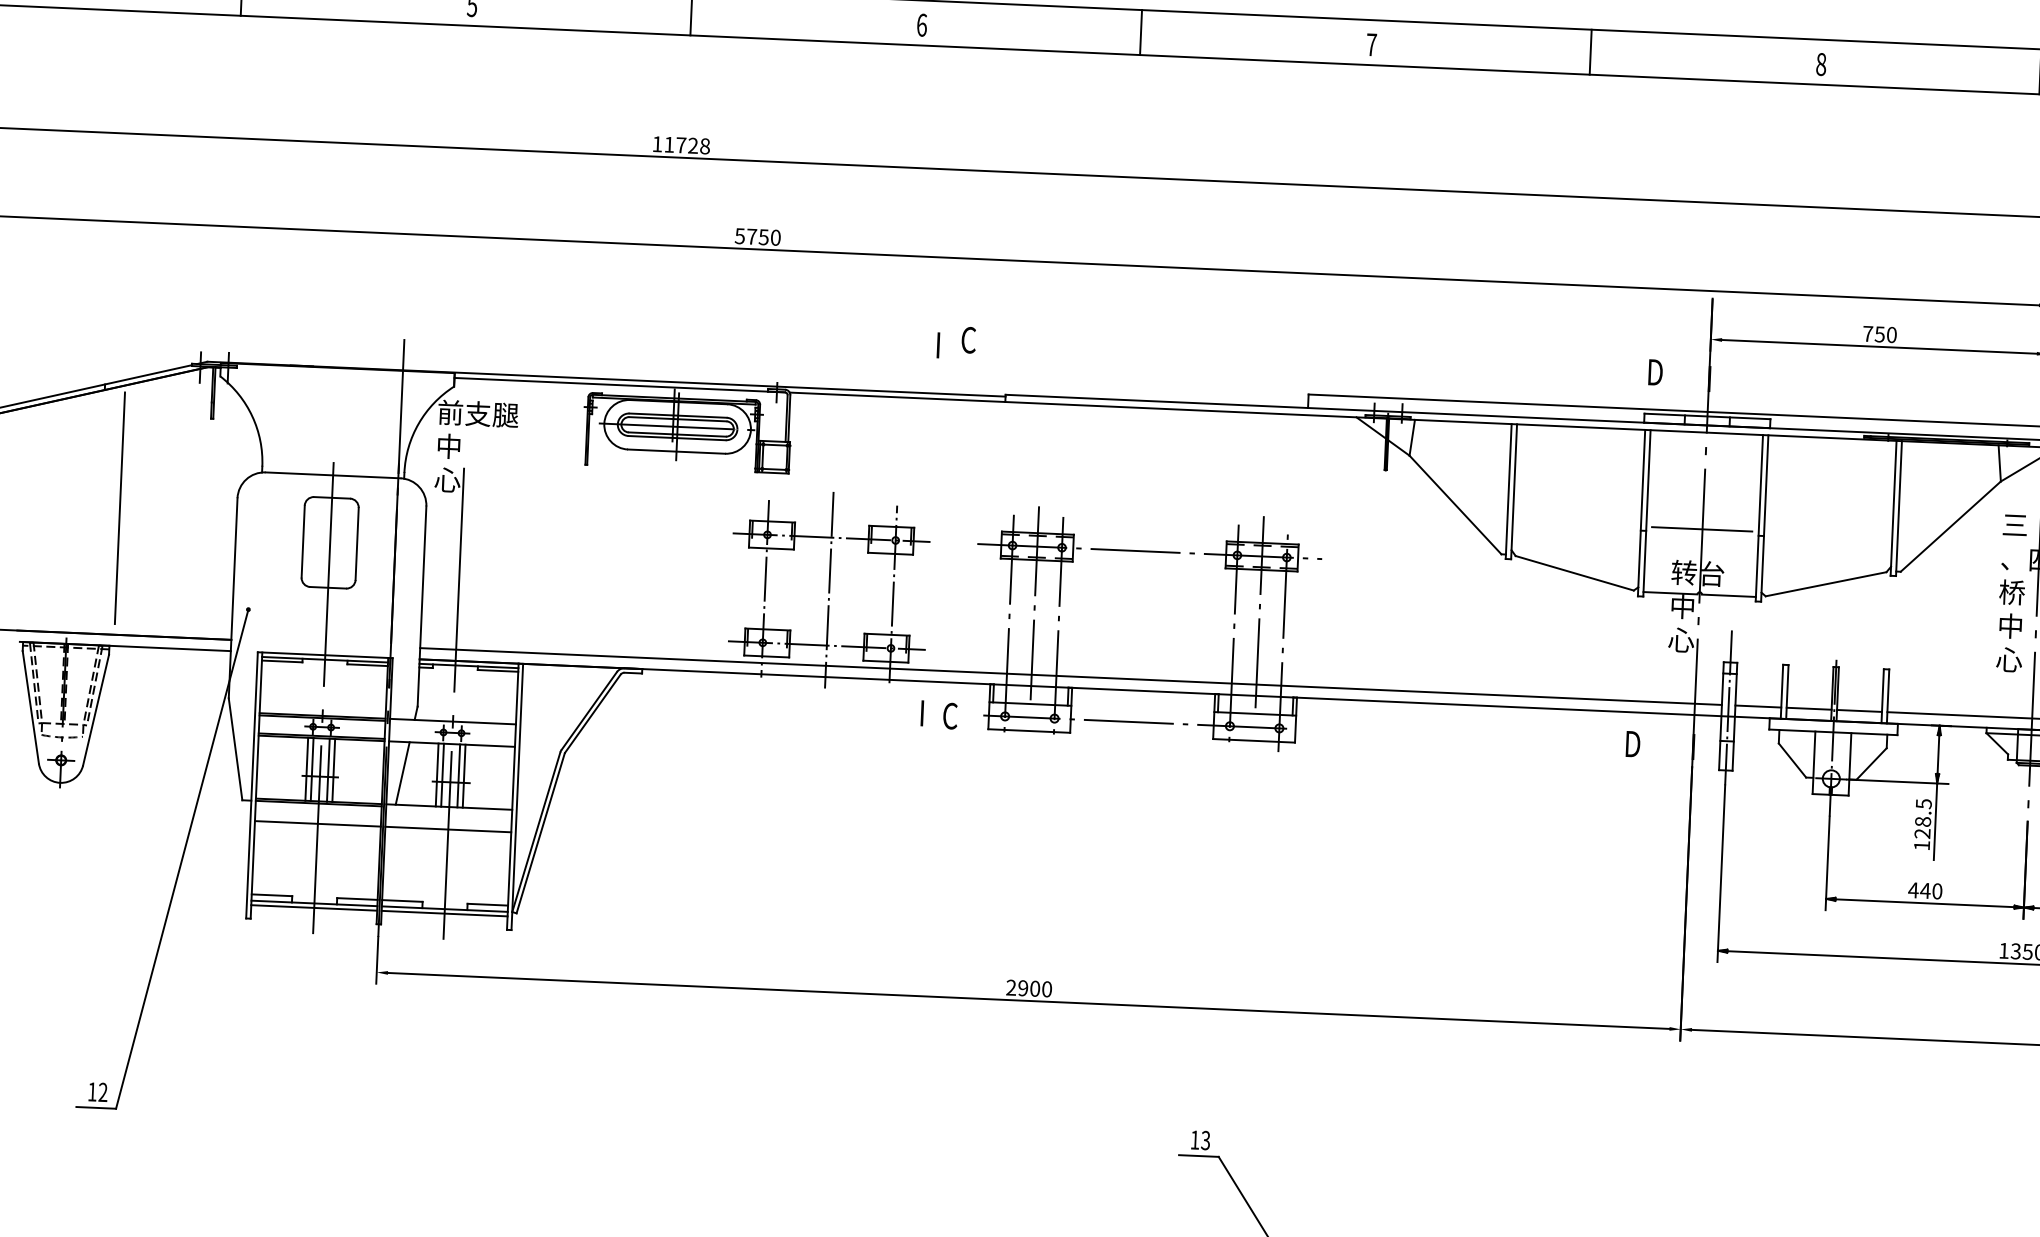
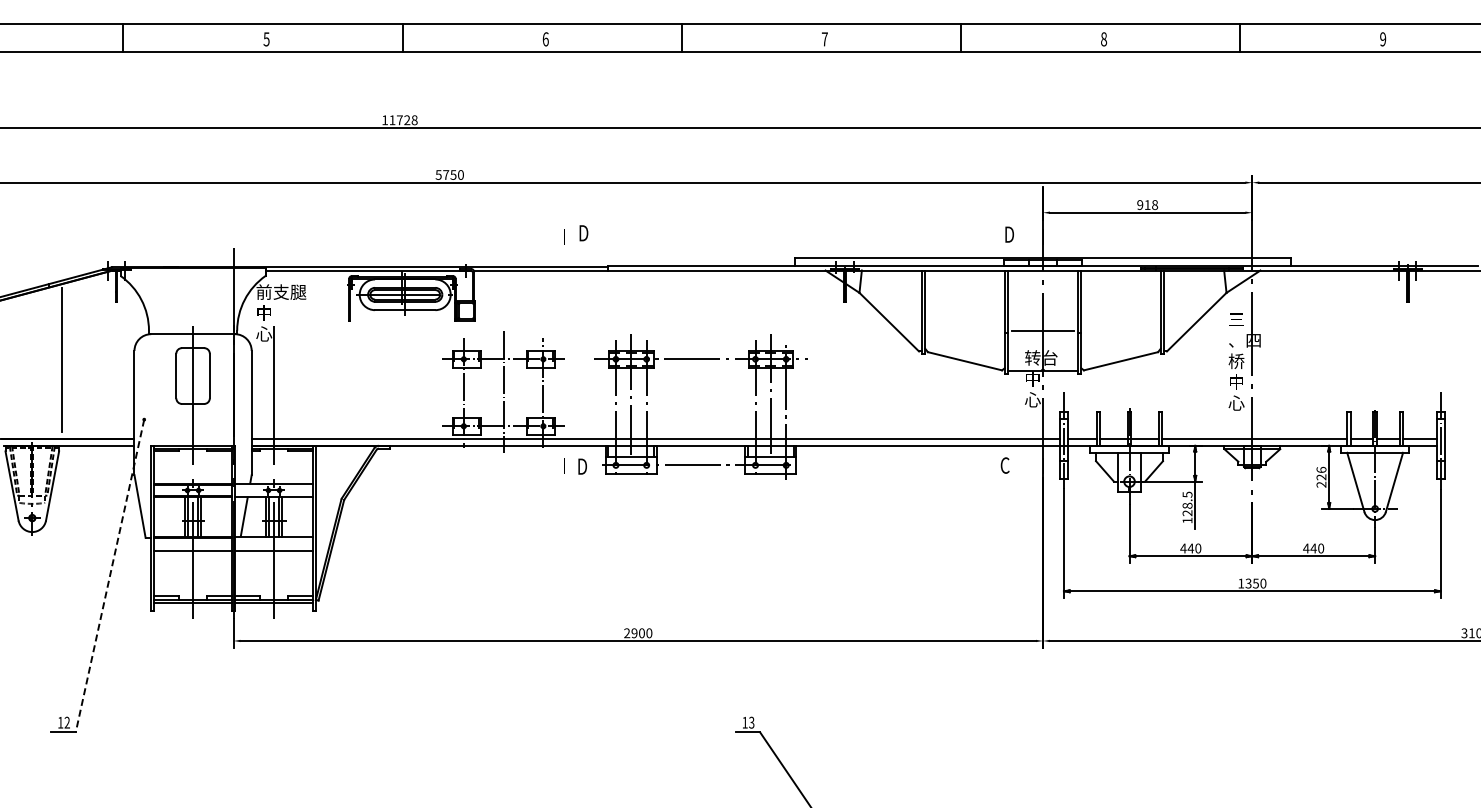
text: (1879, 335) -> (1147, 205), 750 -> 918
text: (969, 340) -> (583, 233), C -> D
text: (949, 715) -> (581, 466), C -> D
text: (1632, 744) -> (1005, 465), D -> C
line: (181, 859) -> (109, 576), solid -> dashed

